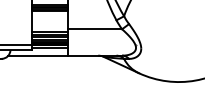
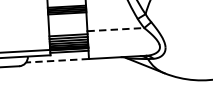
line: (95, 29) -> (116, 29), solid -> dashed
line: (38, 55) -> (57, 60), solid -> dashed

